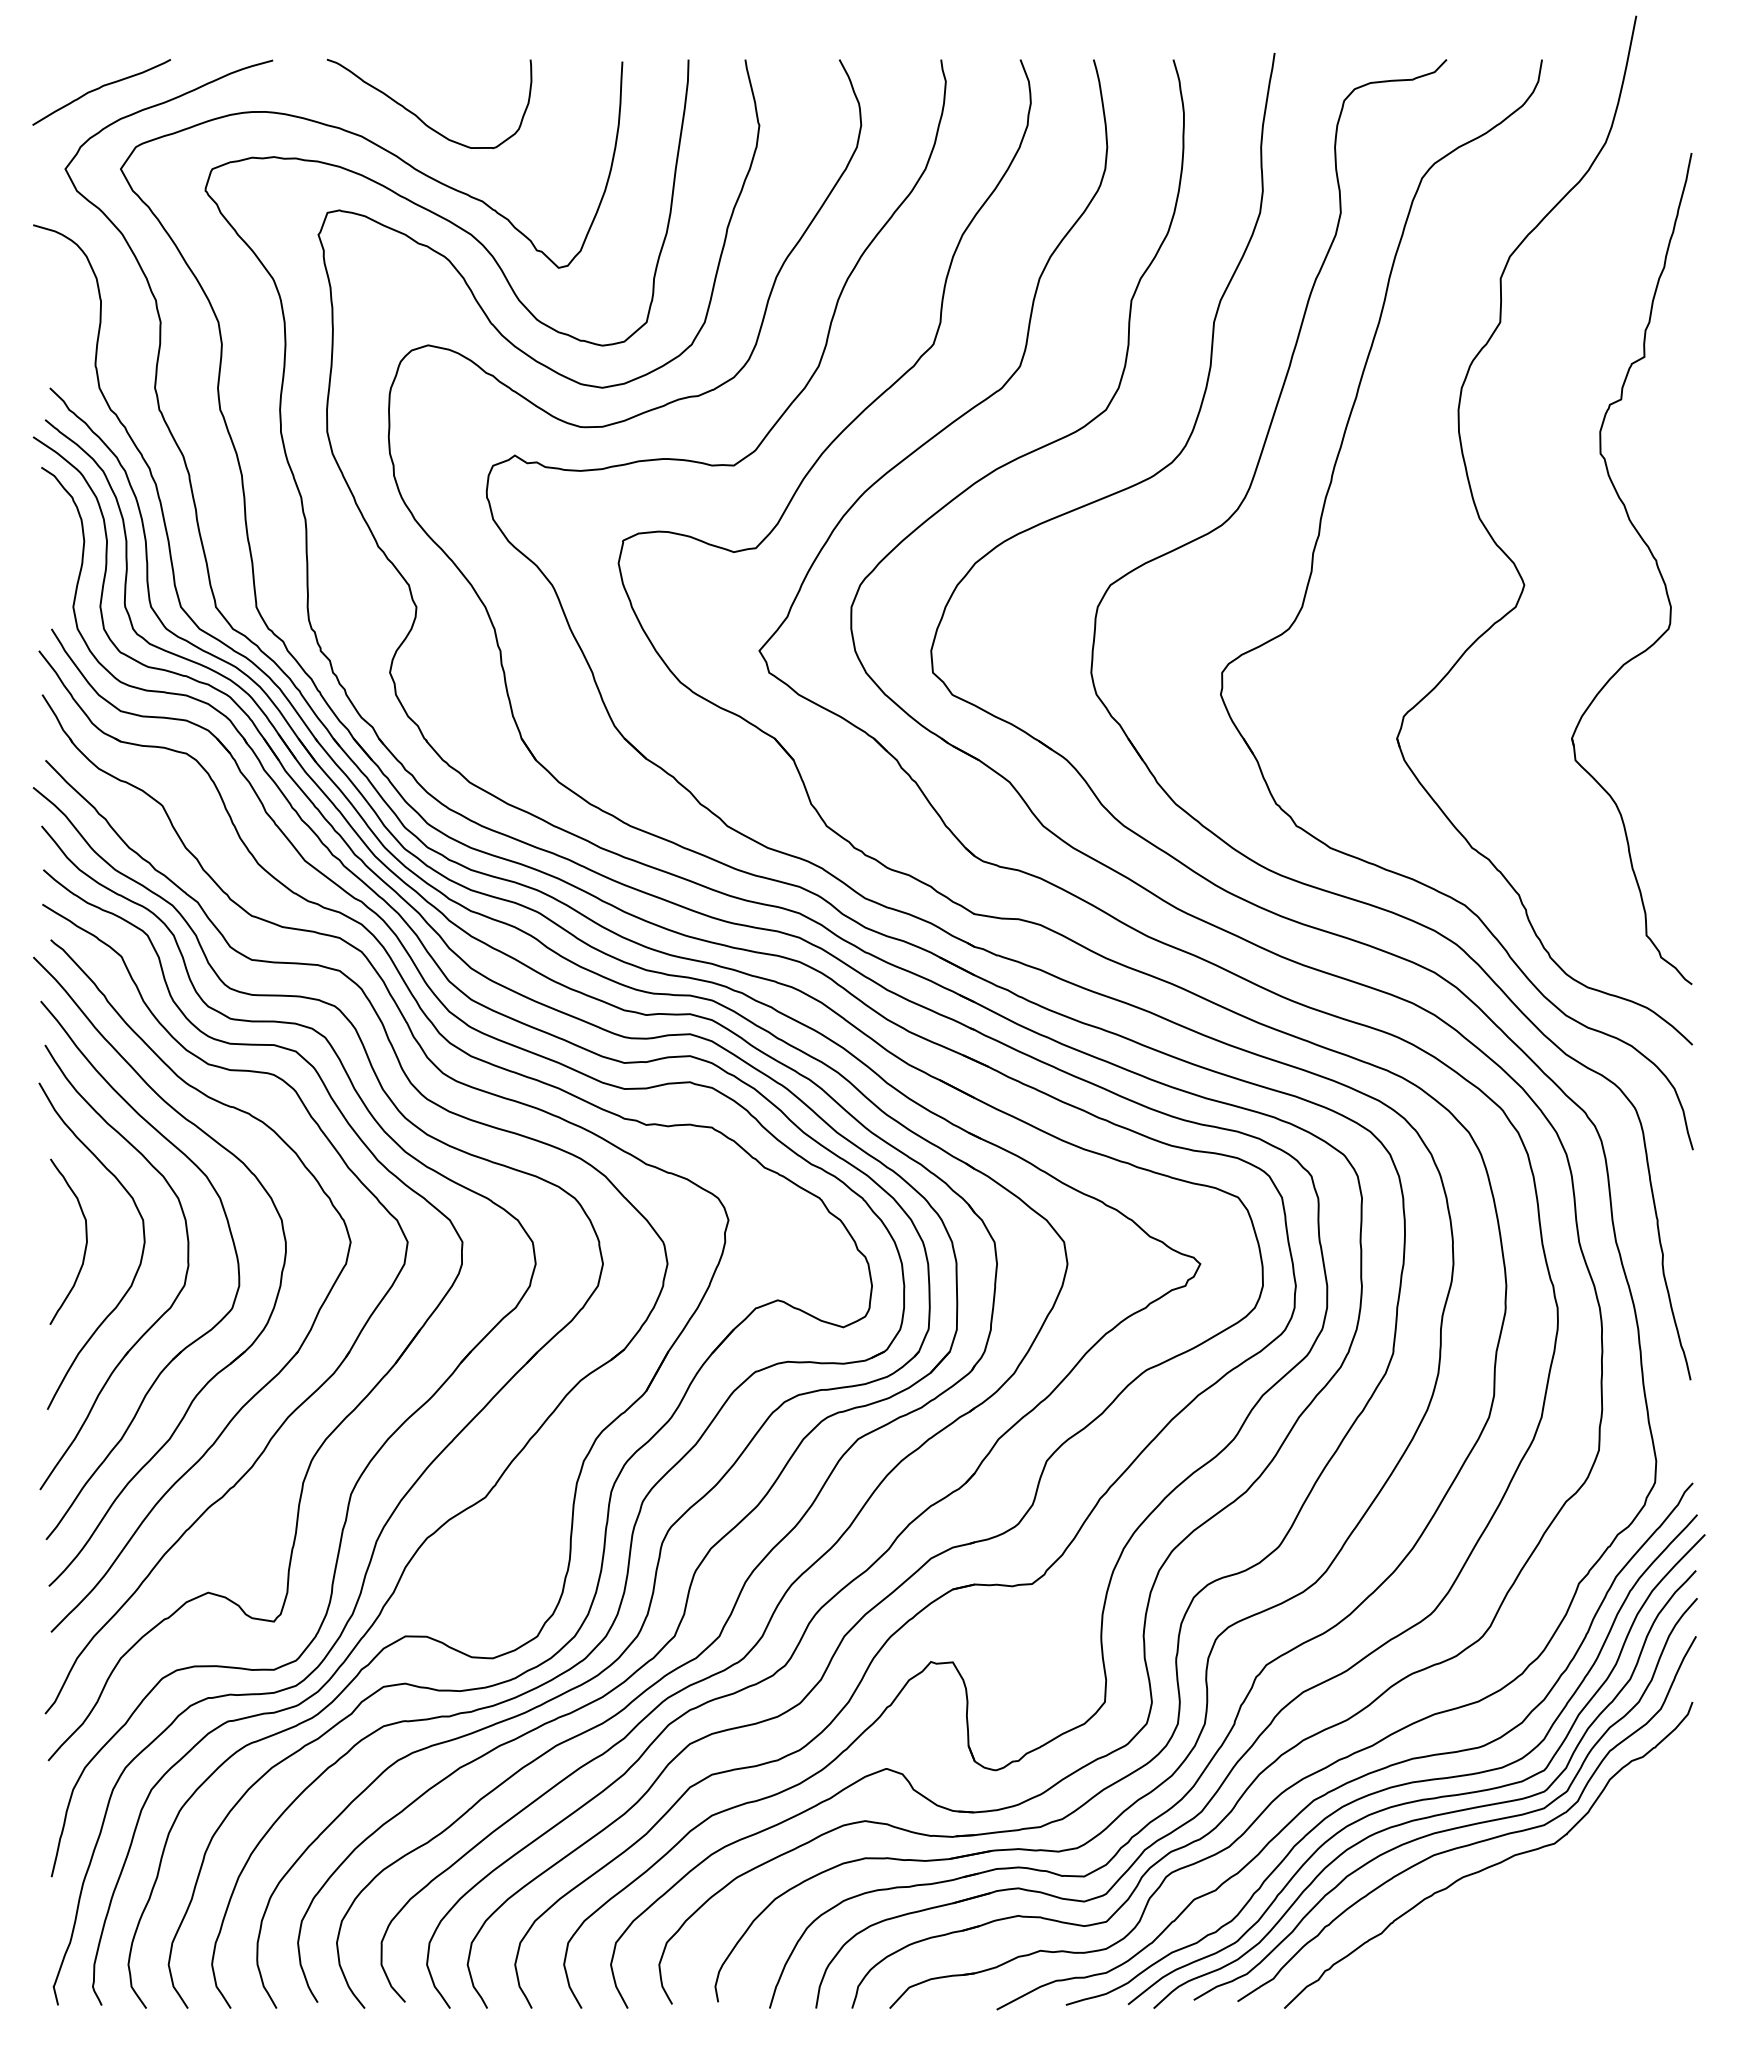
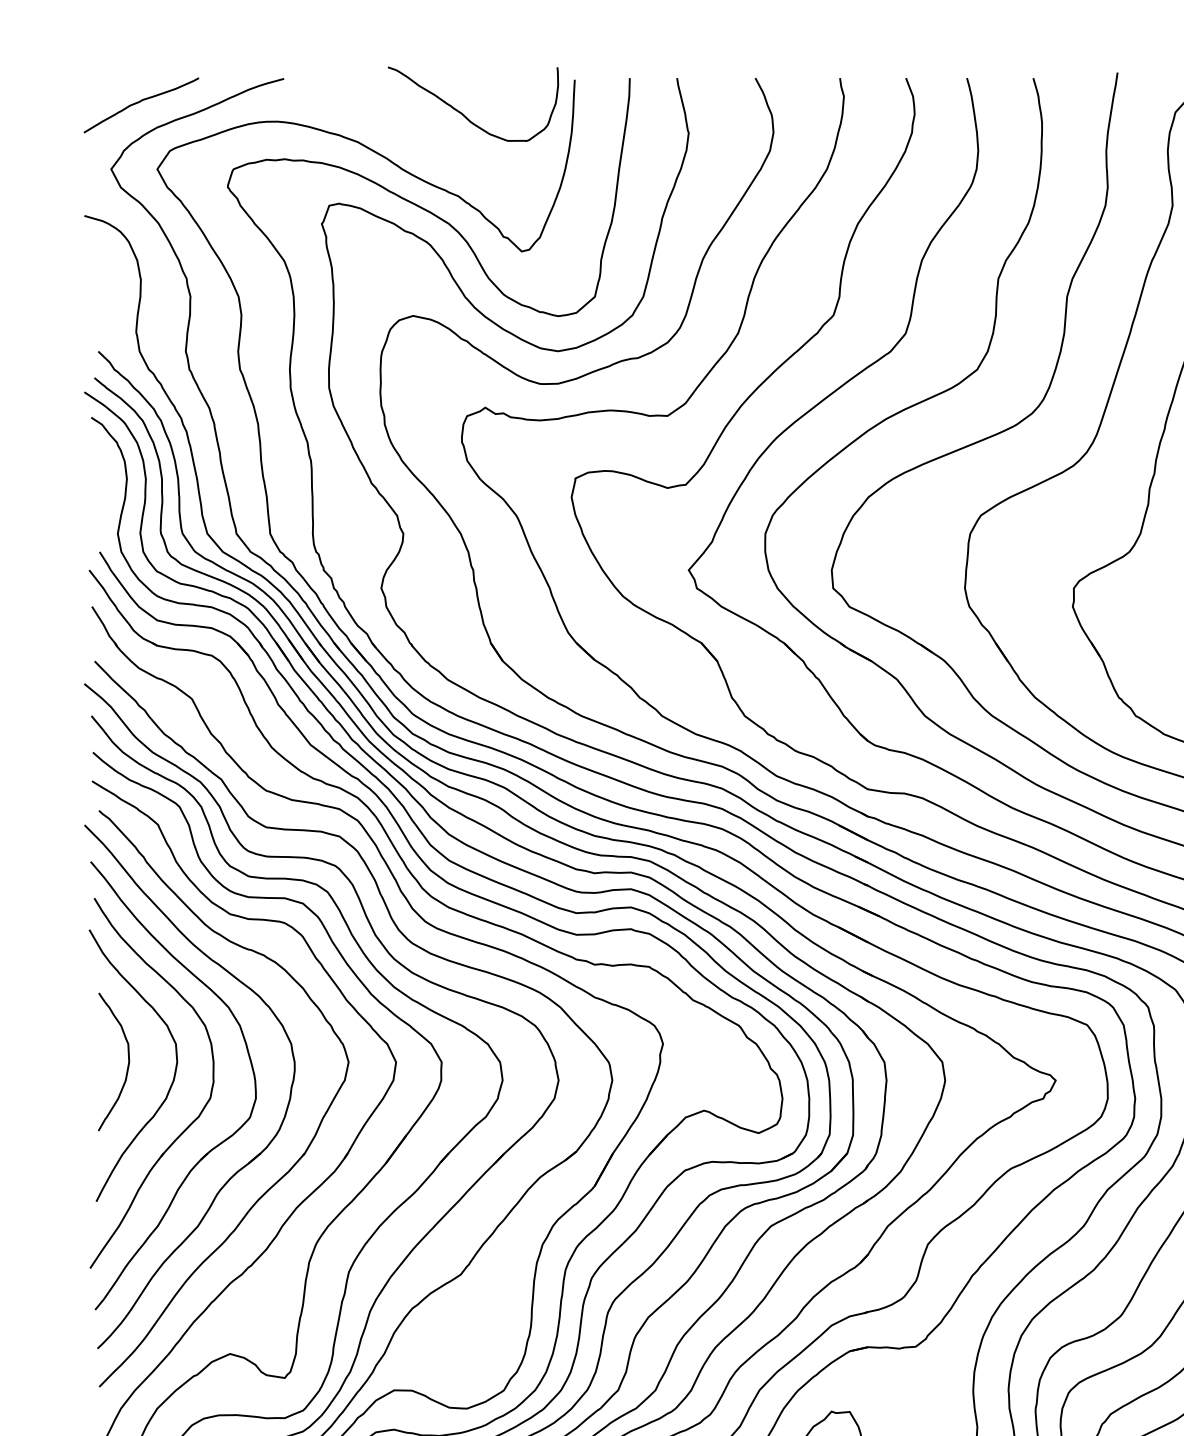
curve: (417, 115) -> (463, 113), moved

